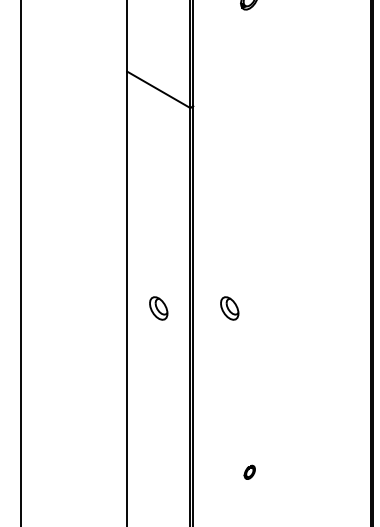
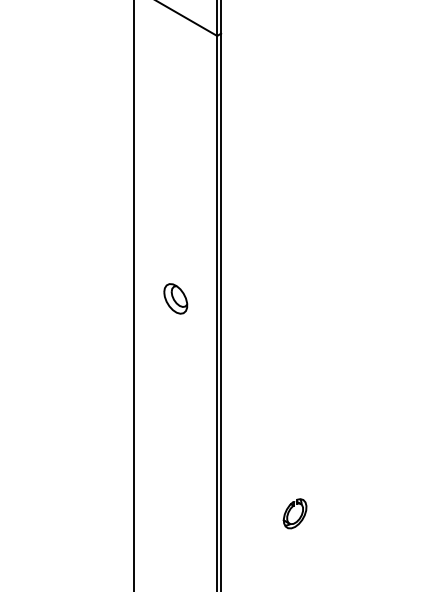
part: (229, 308) -> (268, 298), removed
part: (249, 472) -> (294, 514), size x1.67

